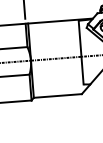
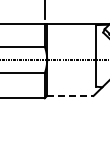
line: (57, 95) -> (70, 95), solid -> dashed

